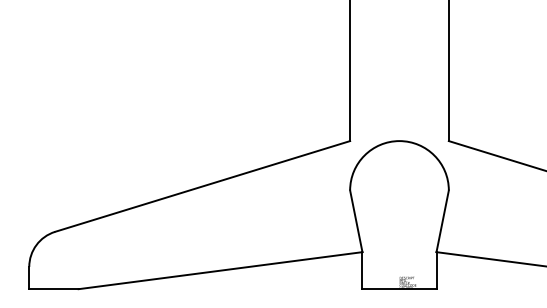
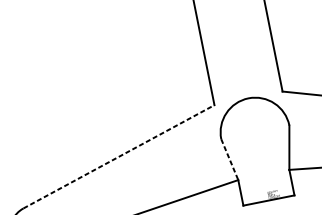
line: (203, 186) -> (119, 156), solid -> dashed
line: (356, 221) -> (229, 159), solid -> dashed

